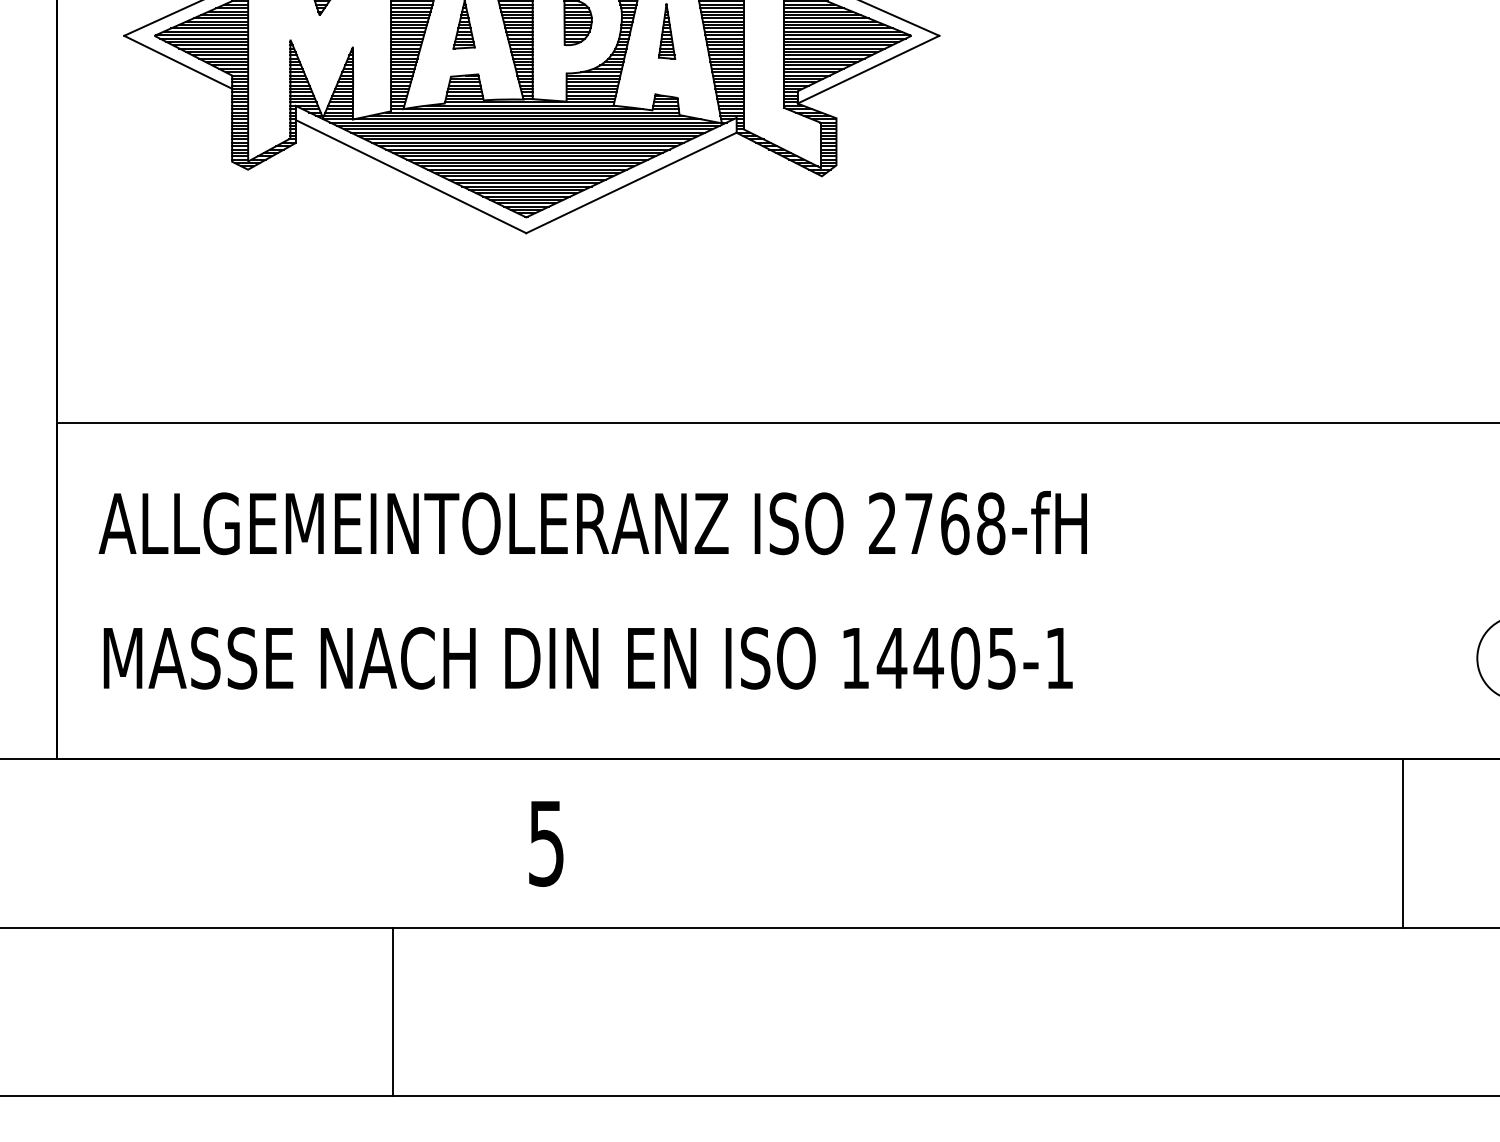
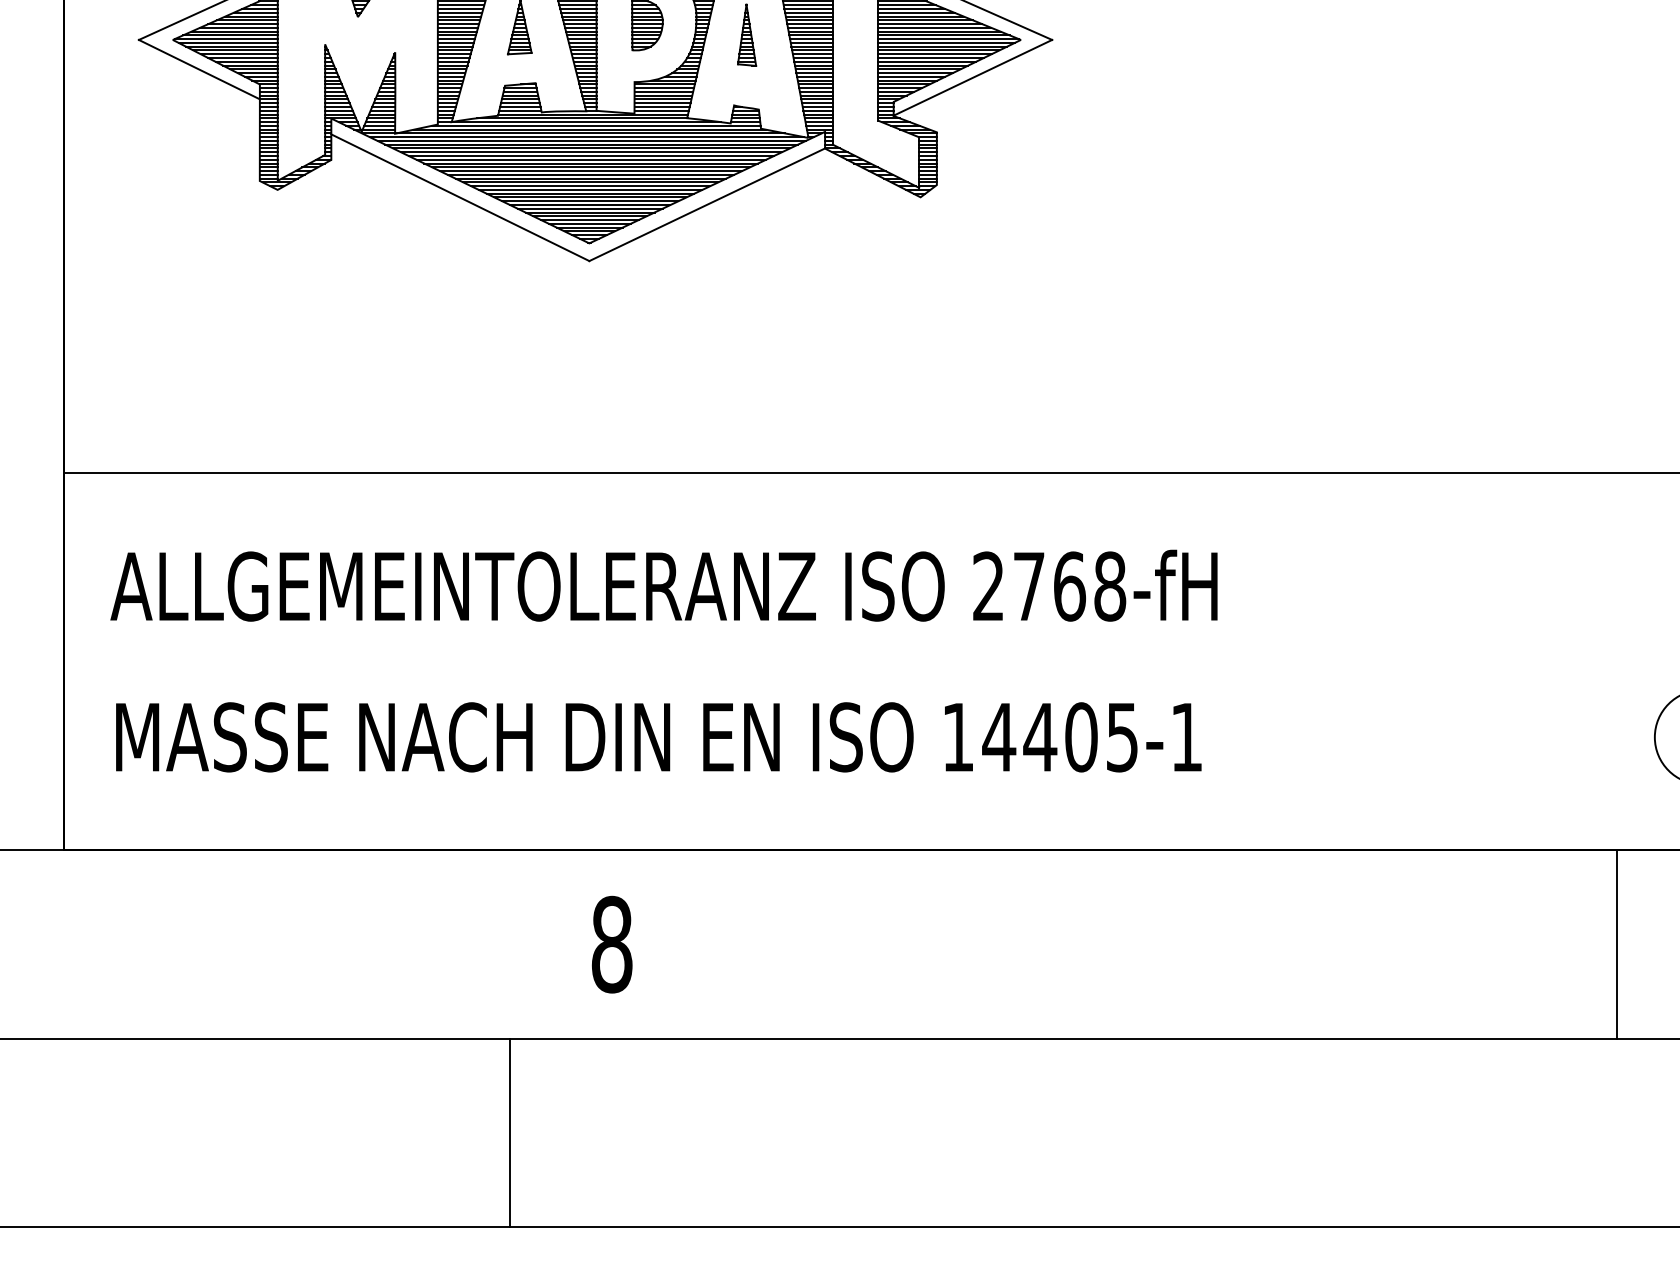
text: (546, 843) -> (611, 944), 5 -> 8
line: (1402, 843) -> (1617, 944), moved
line: (393, 1011) -> (509, 1132), moved

